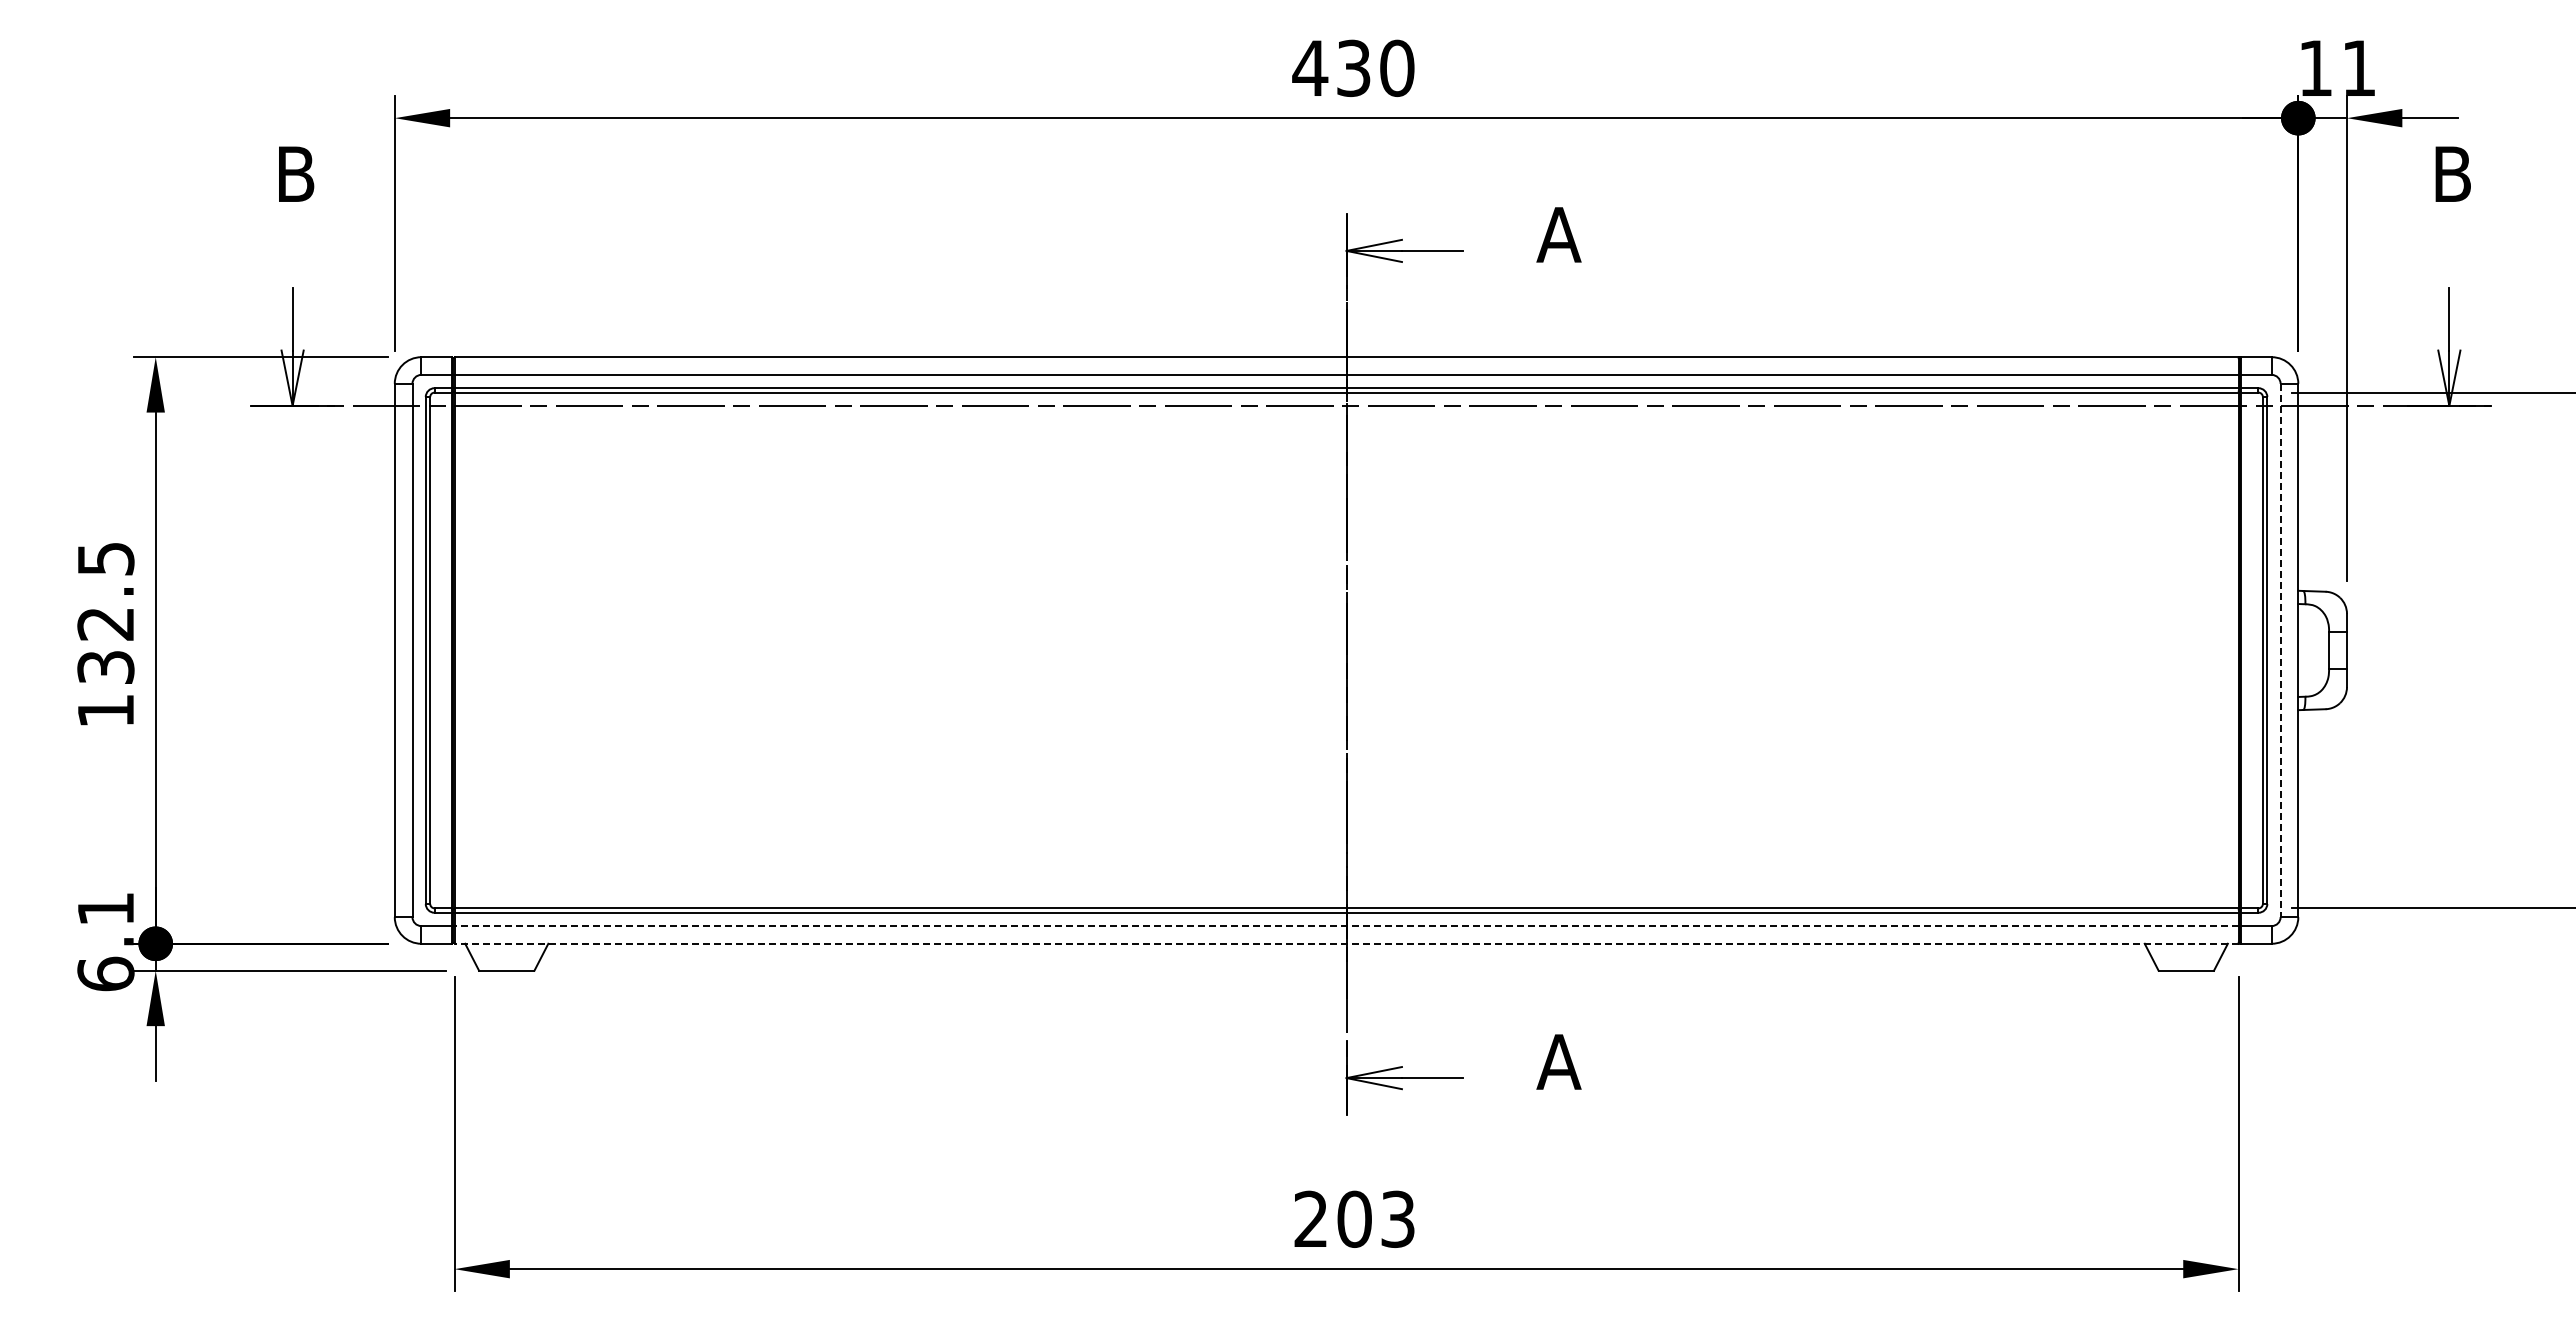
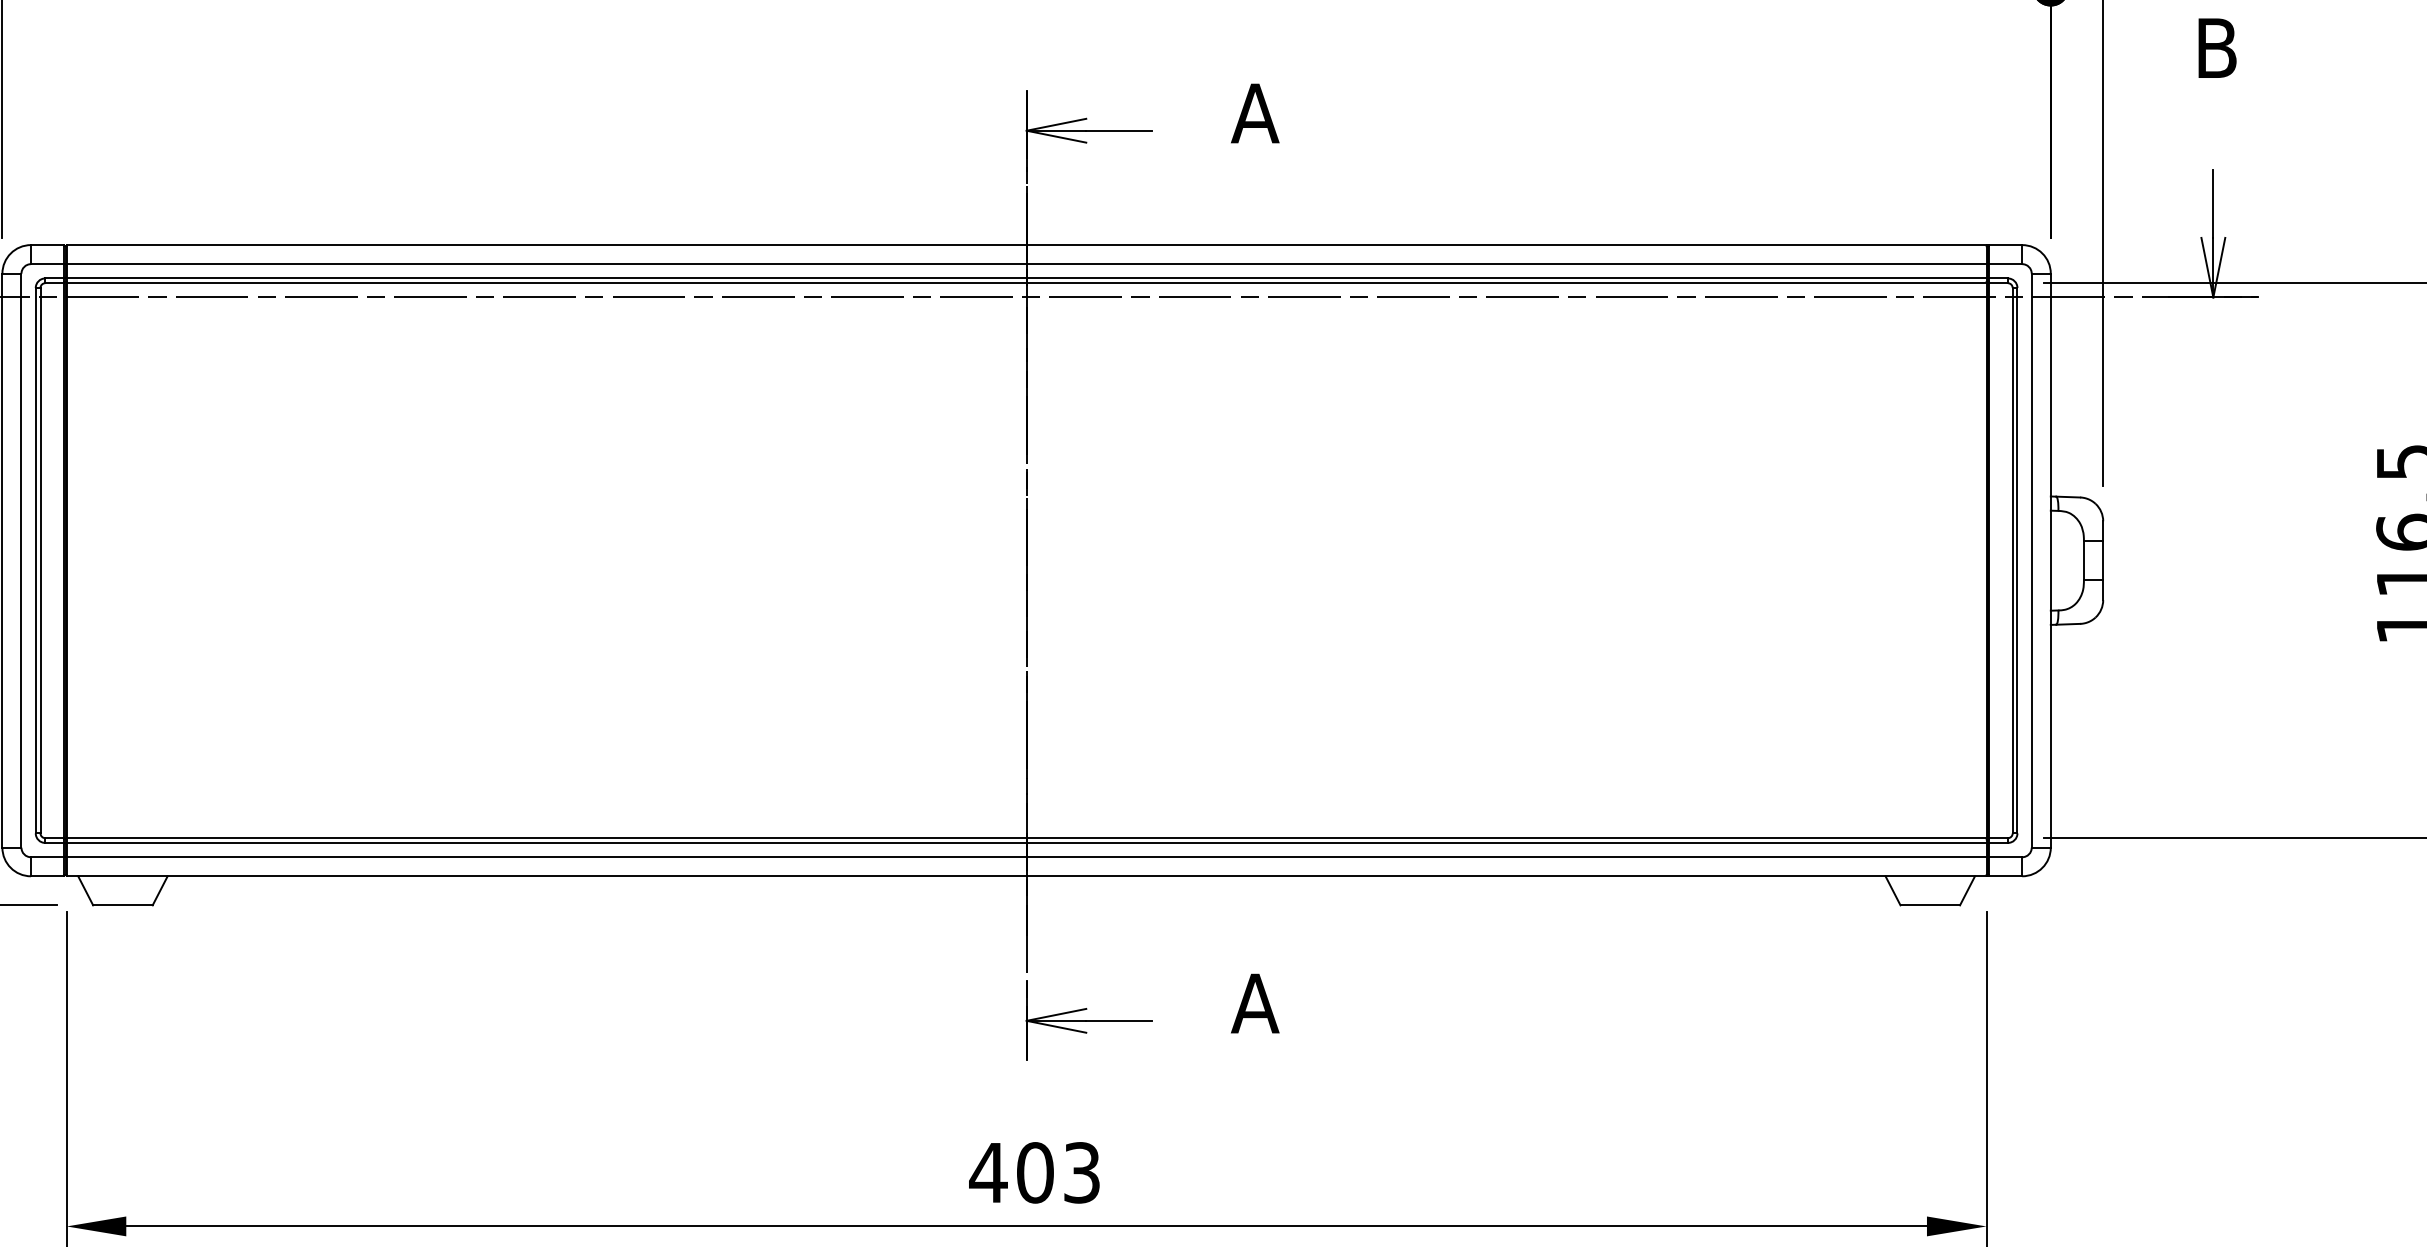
line: (2280, 650) -> (2031, 560), dashed -> solid
line: (1346, 926) -> (1026, 857), dashed -> solid
line: (1346, 943) -> (1026, 876), dashed -> solid
text: (1311, 1218) -> (988, 1171), 203 -> 403

